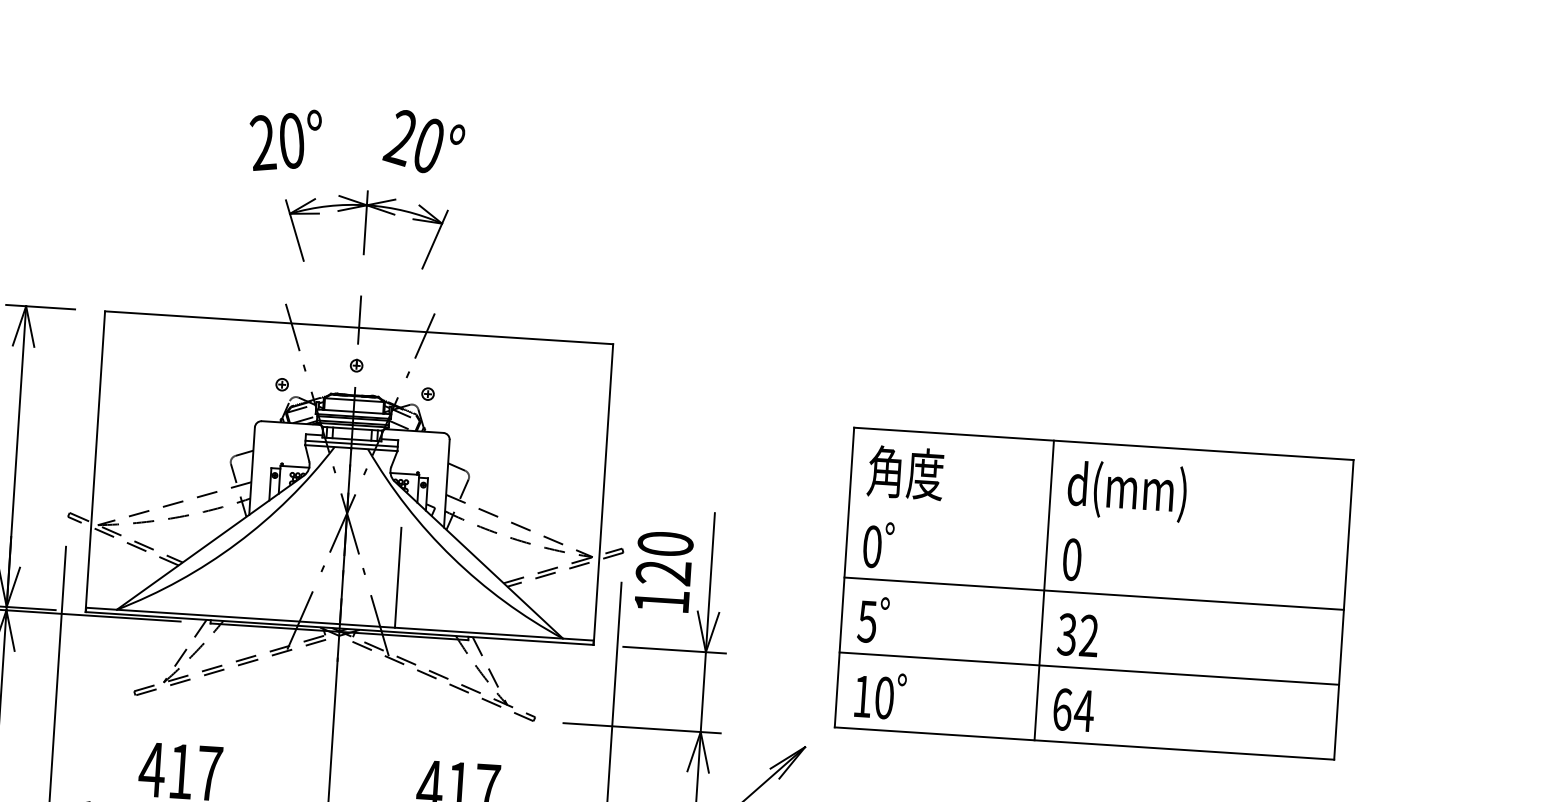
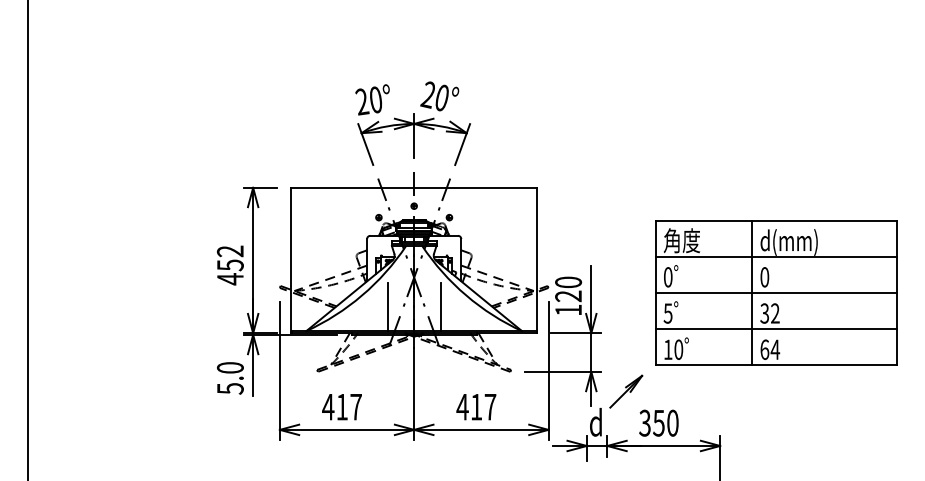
part: (364, 227) -> (413, 139), size x1.43
line: (1099, 518) -> (776, 256), added
line: (288, 569) -> (387, 306), added

